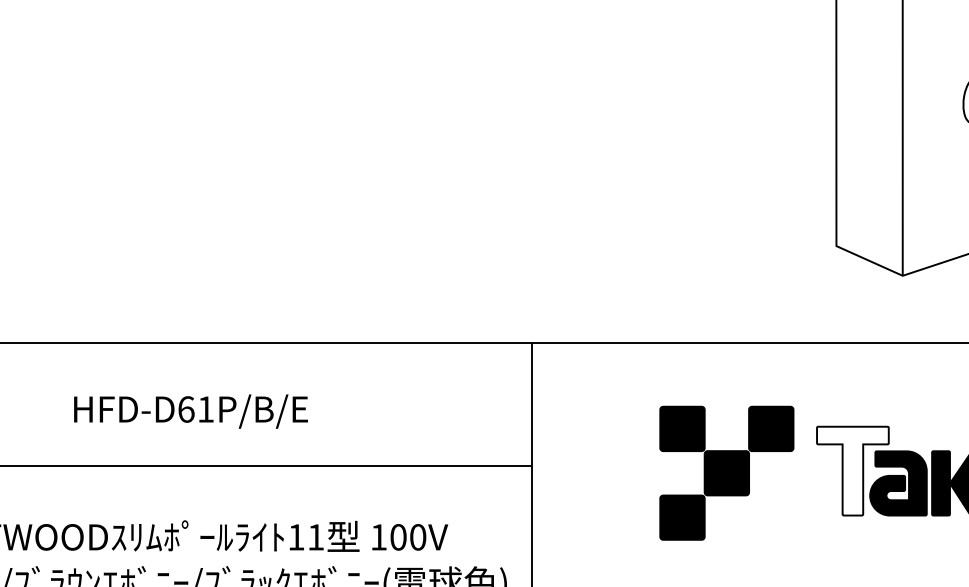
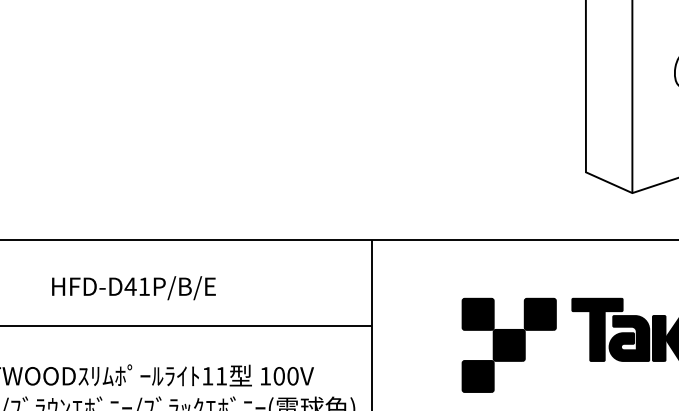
text: (186, 409) -> (130, 286), HFD-D61P/B/E -> HFD-D41P/B/E
fill: (852, 470) -> (597, 329), added
part: (726, 472) -> (508, 344), moved

